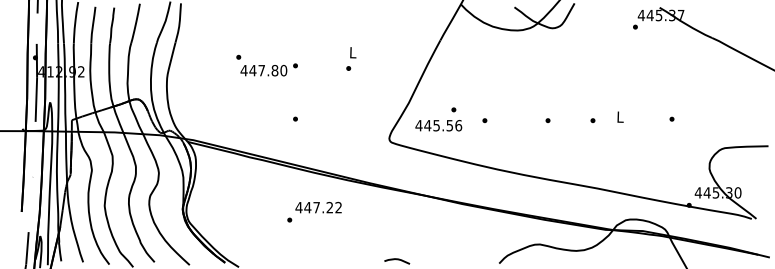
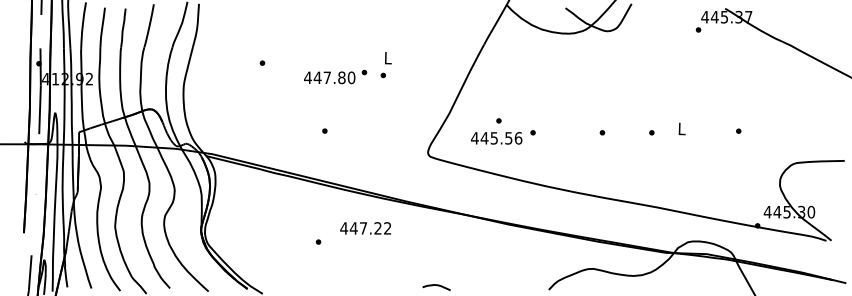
text: (268, 69) -> (334, 76), moved
text: (438, 125) -> (496, 138), moved
text: (318, 207) -> (365, 228), moved

